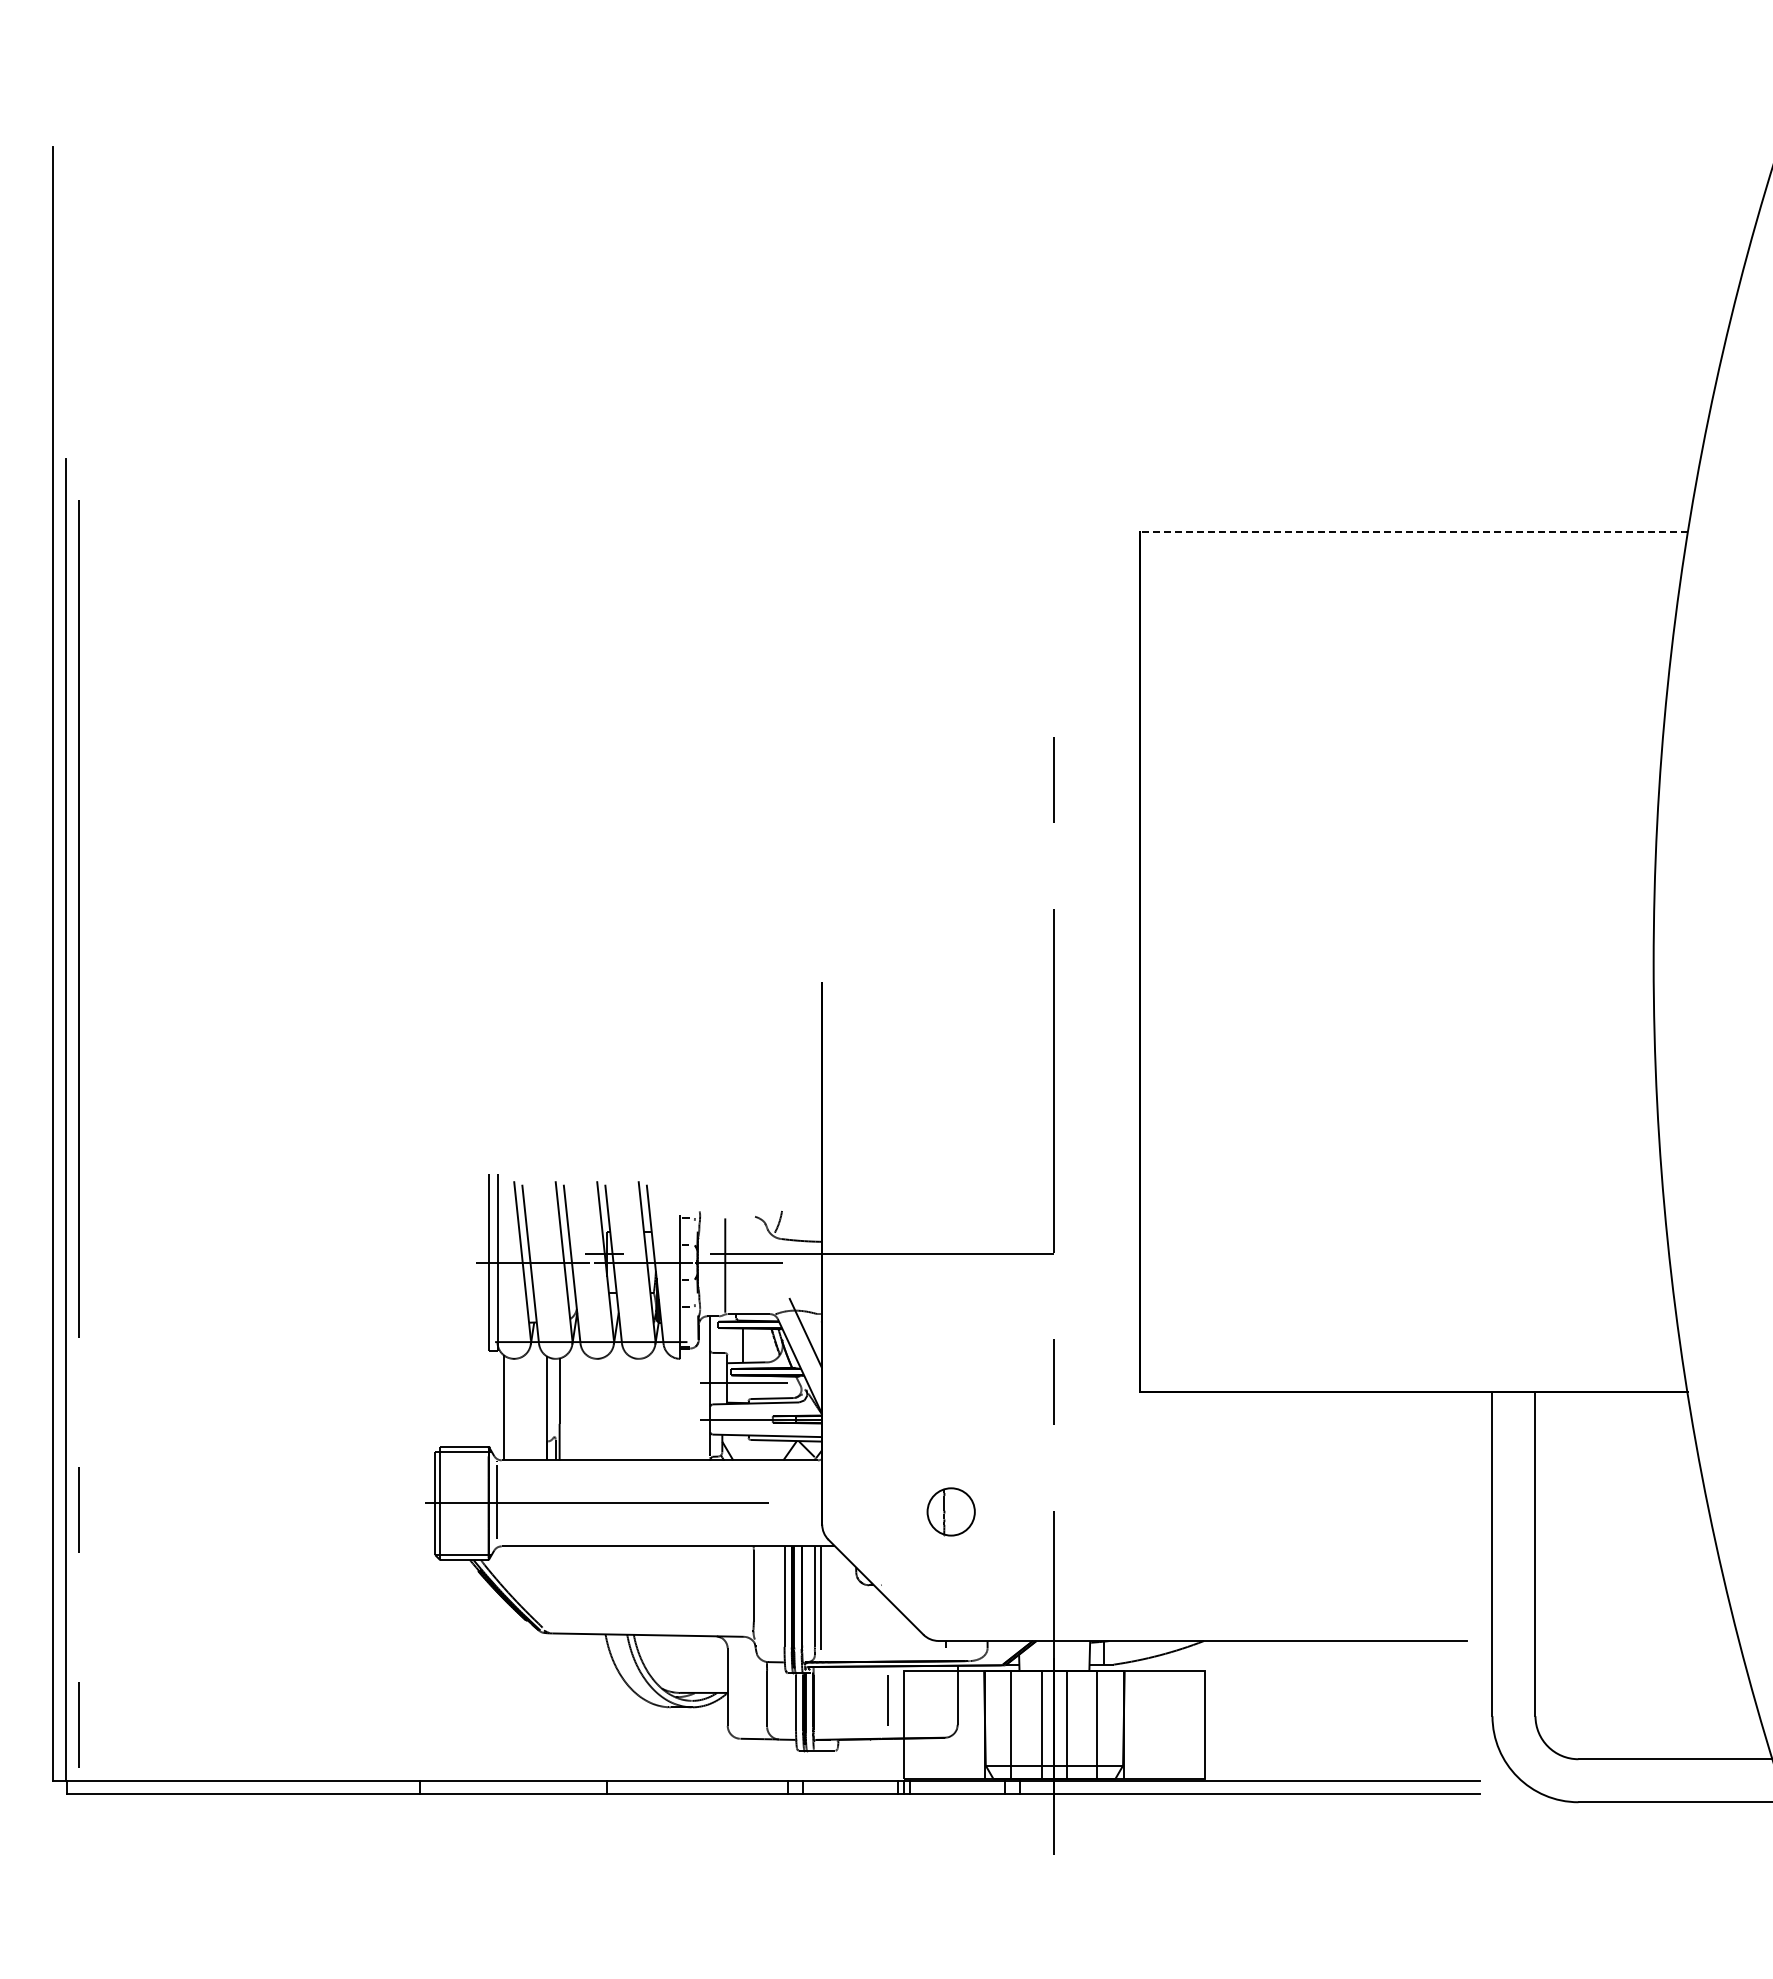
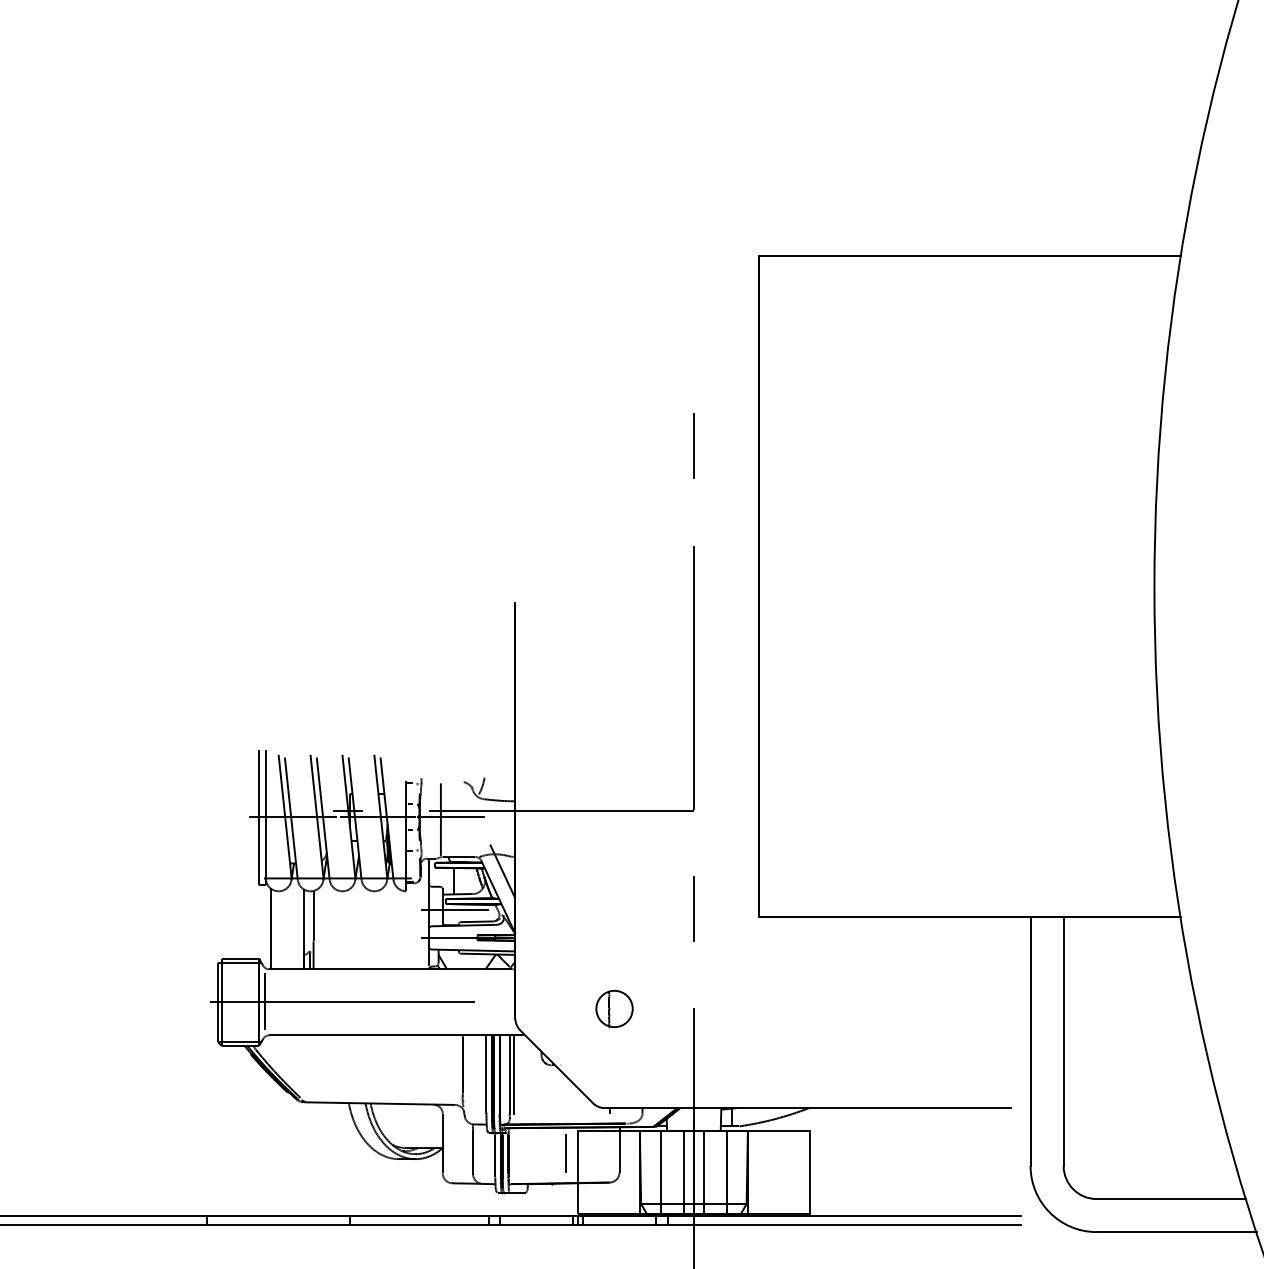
line: (1413, 532) -> (969, 256), dashed -> solid

